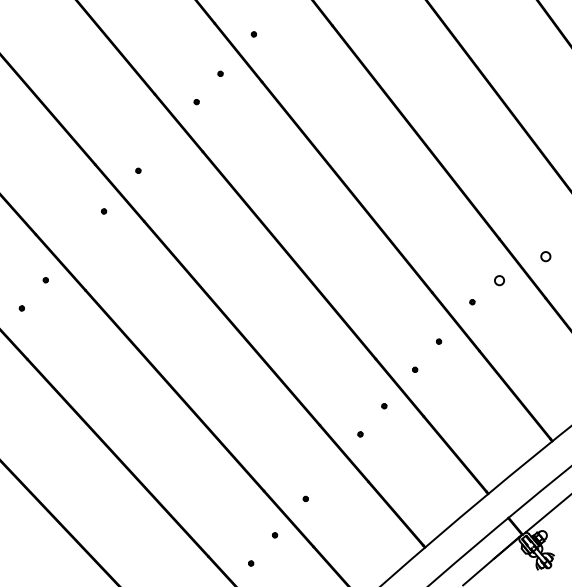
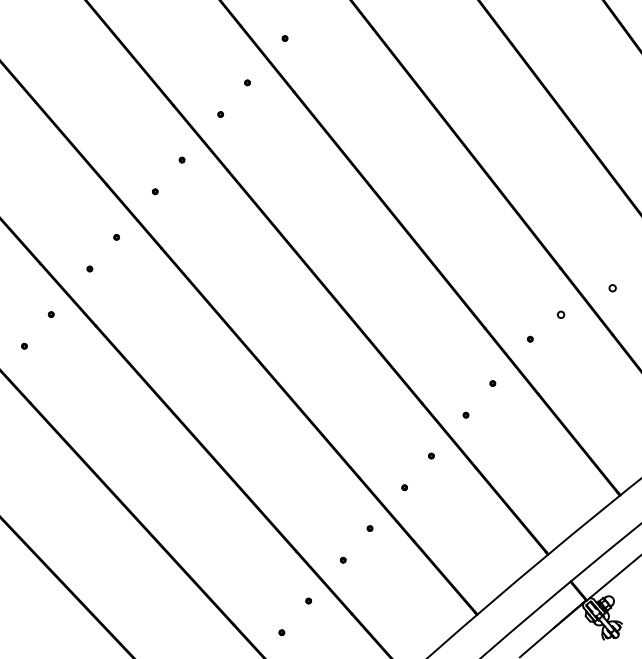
part: (161, 142) -> (181, 159), added
part: (79, 239) -> (89, 268), added
circle: (545, 256) -> (612, 288), size x0.62
circle: (500, 280) -> (561, 314), size x0.62
part: (329, 470) -> (369, 528), added

